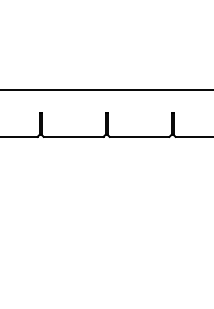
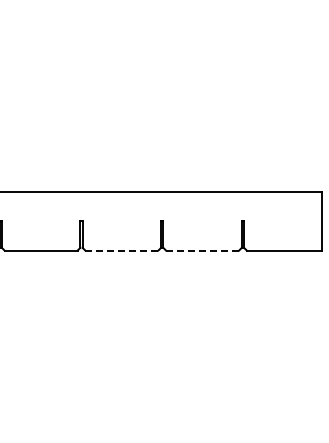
line: (73, 136) -> (121, 250), solid -> dashed
line: (139, 136) -> (202, 250), solid -> dashed

